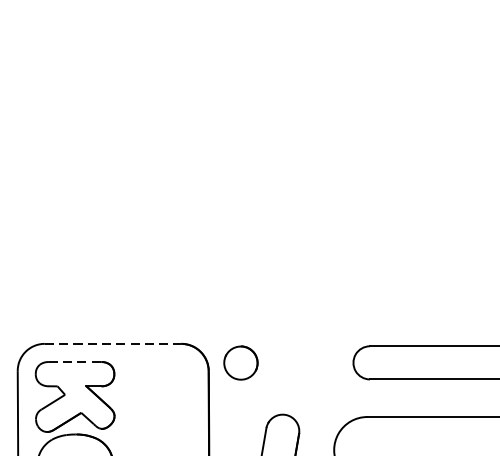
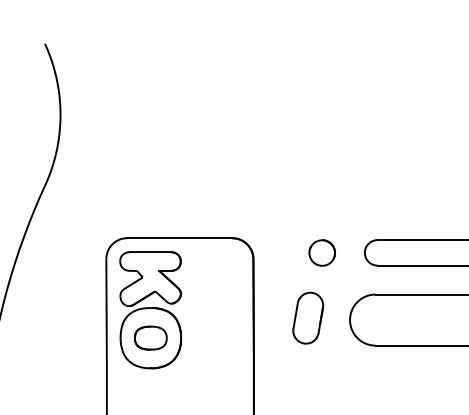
line: (112, 344) -> (179, 238), dashed -> solid
line: (75, 362) -> (150, 252), dashed -> solid
part: (240, 362) -> (321, 252), moved

